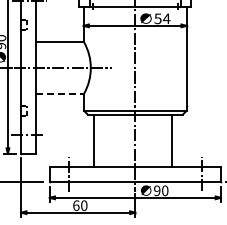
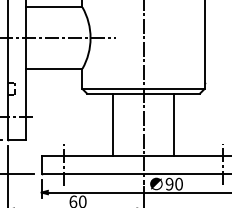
line: (60, 93) -> (54, 68), dashed -> solid
line: (94, 140) -> (112, 124), moved
line: (172, 140) -> (174, 124), moved

